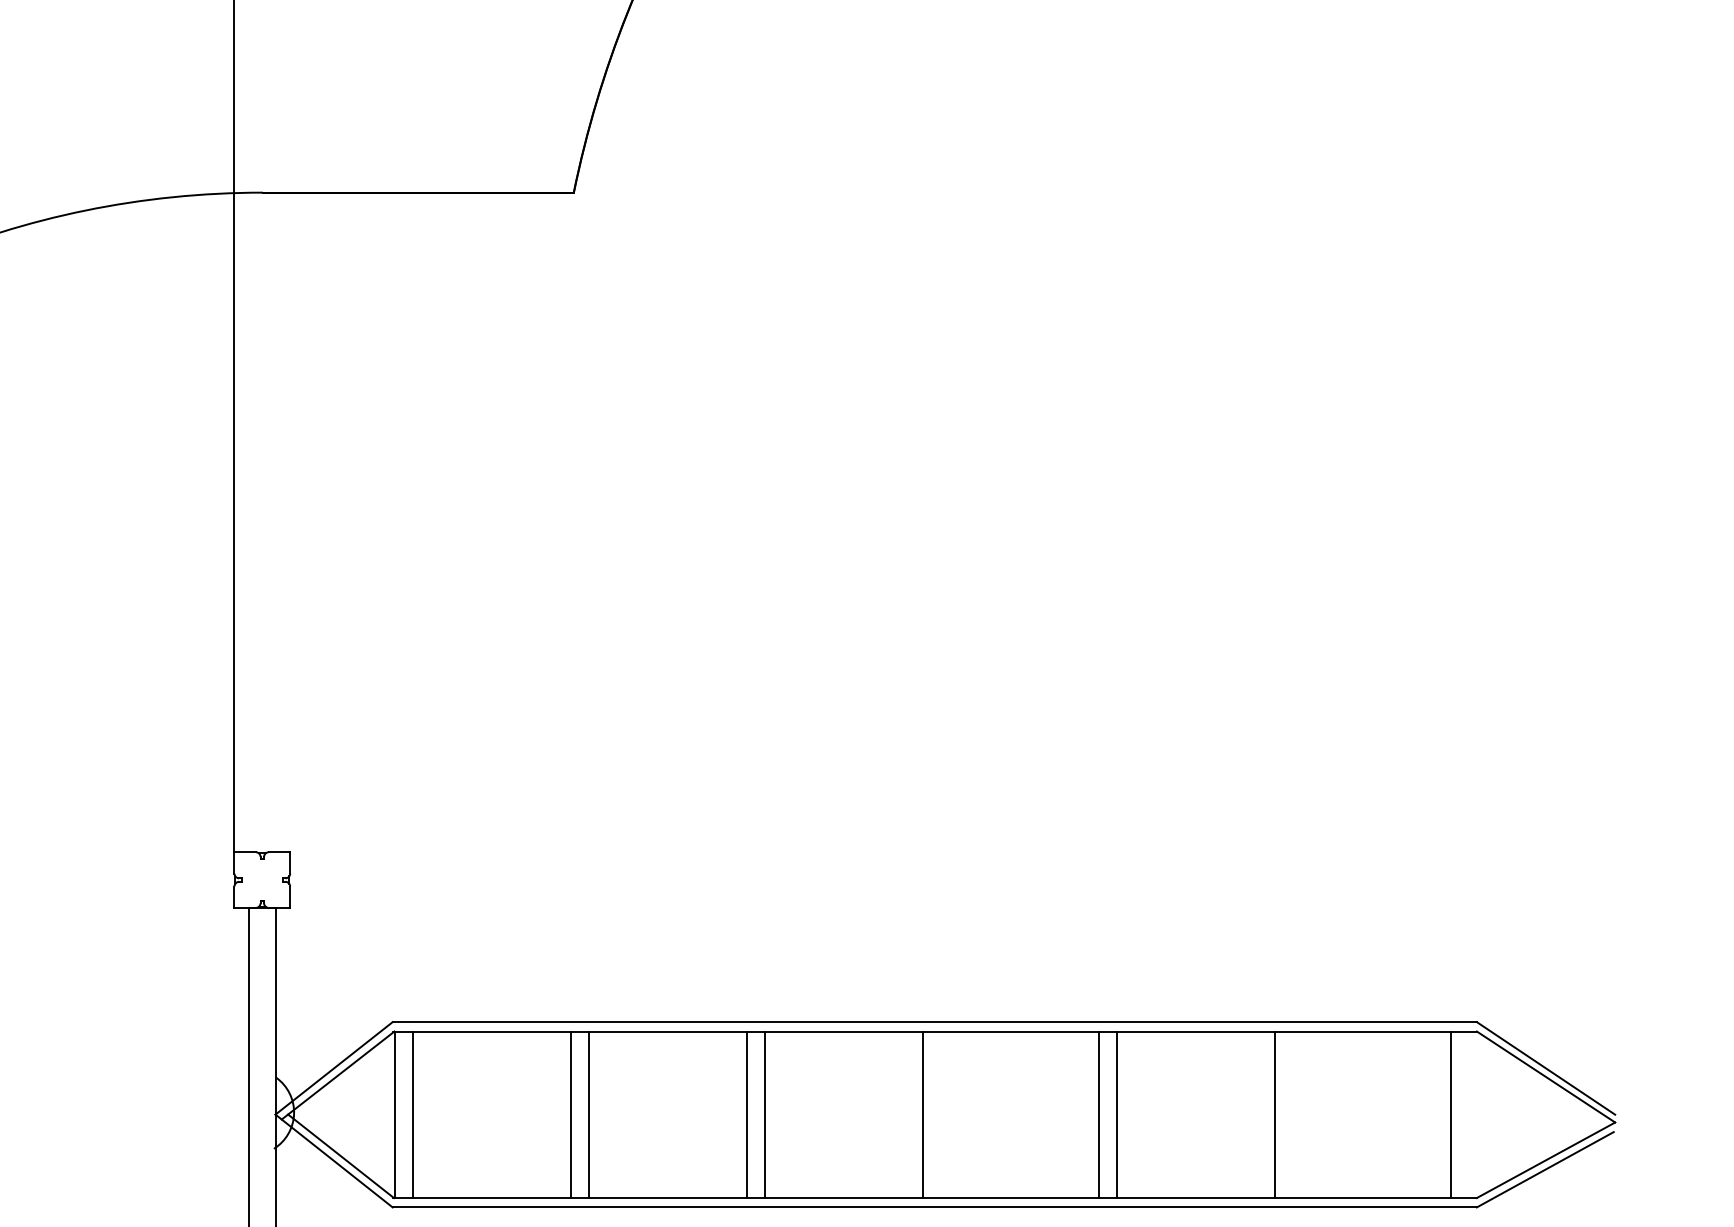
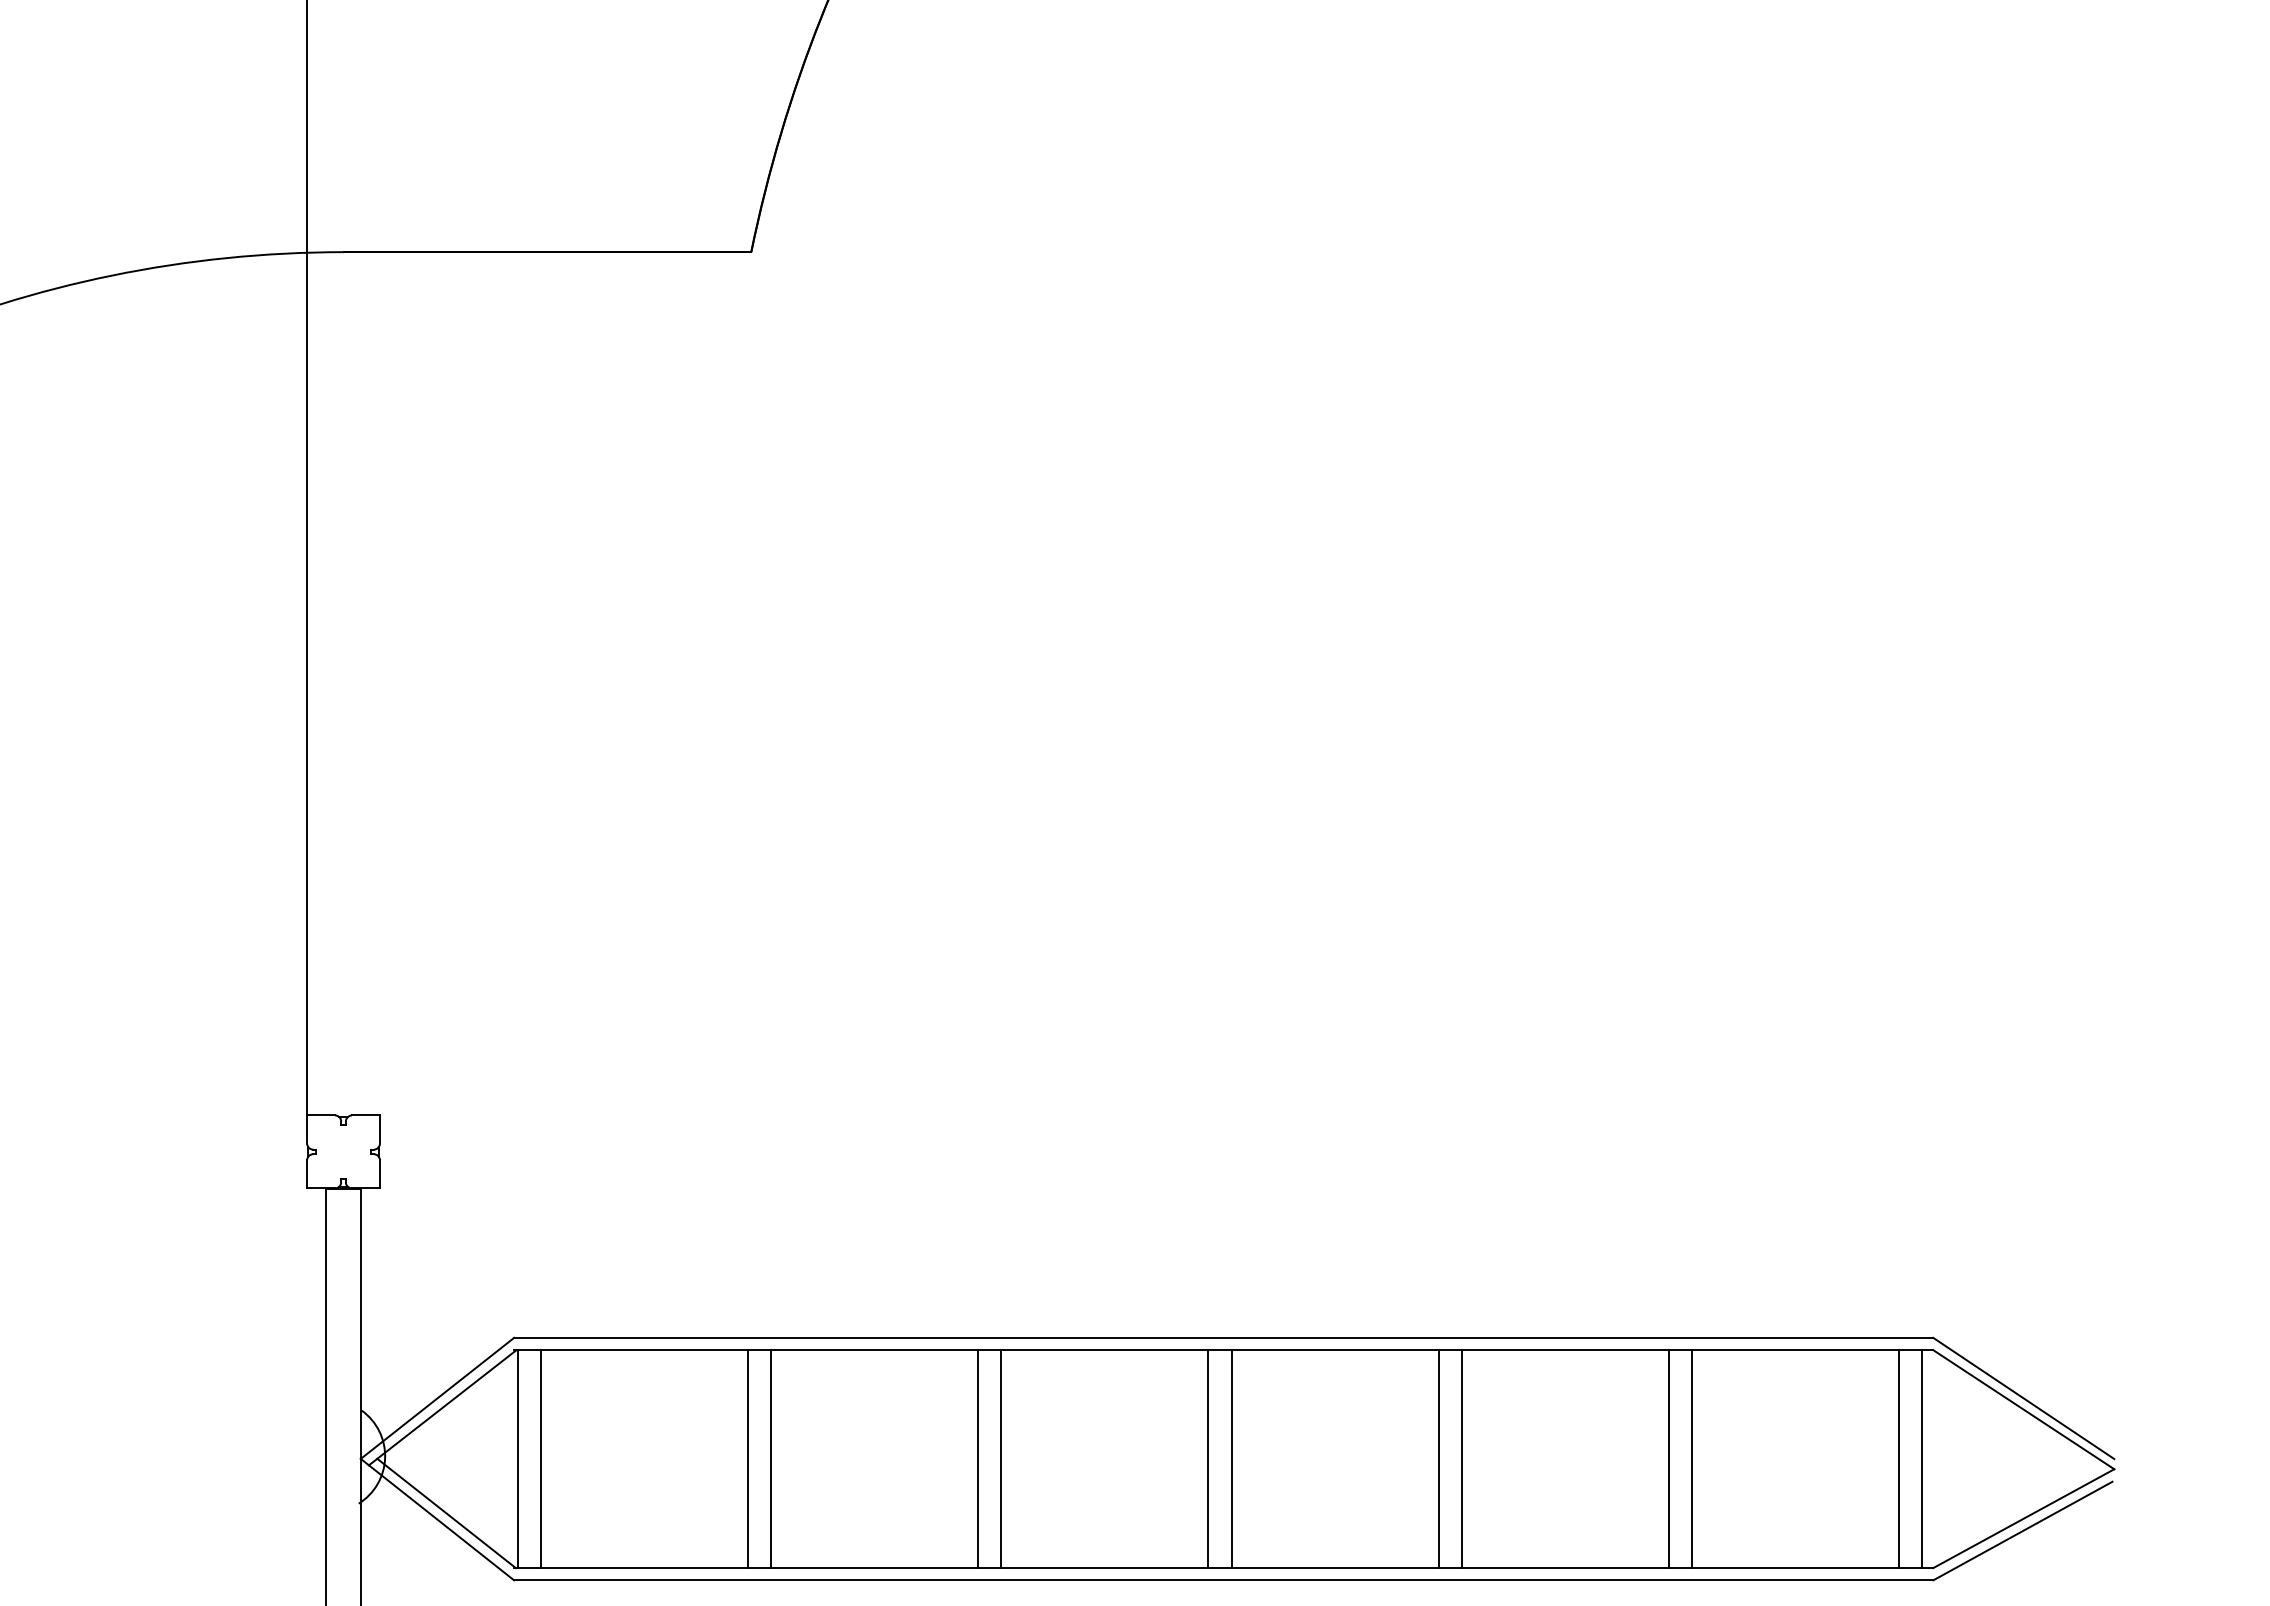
line: (940, 1115) -> (1231, 1459), added
line: (1292, 1115) -> (1691, 1459), added
line: (1468, 1115) -> (1922, 1459), added

